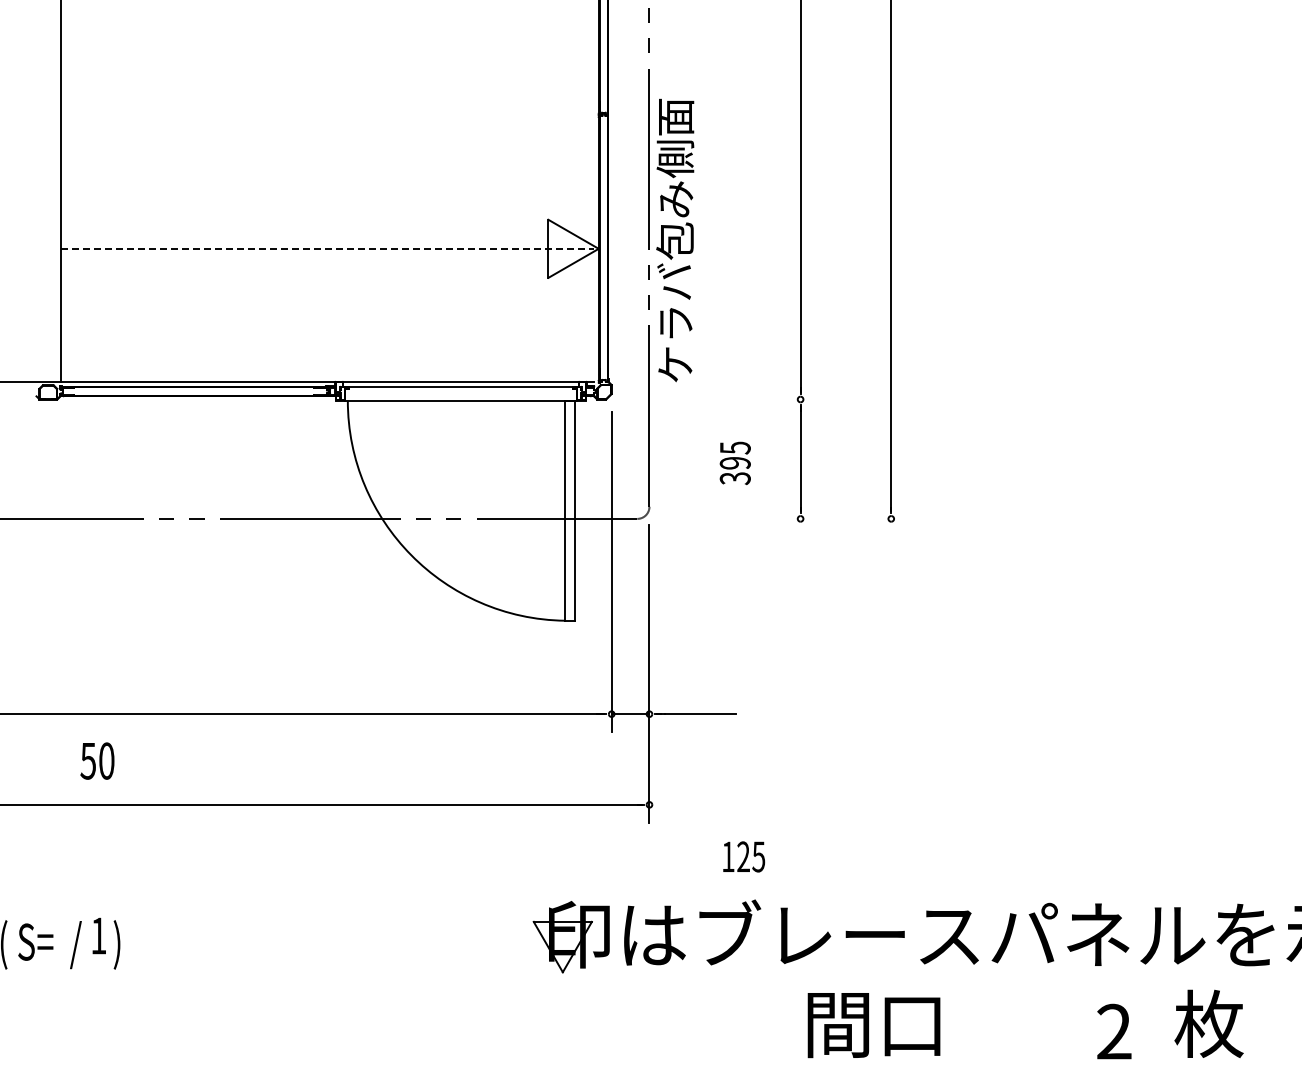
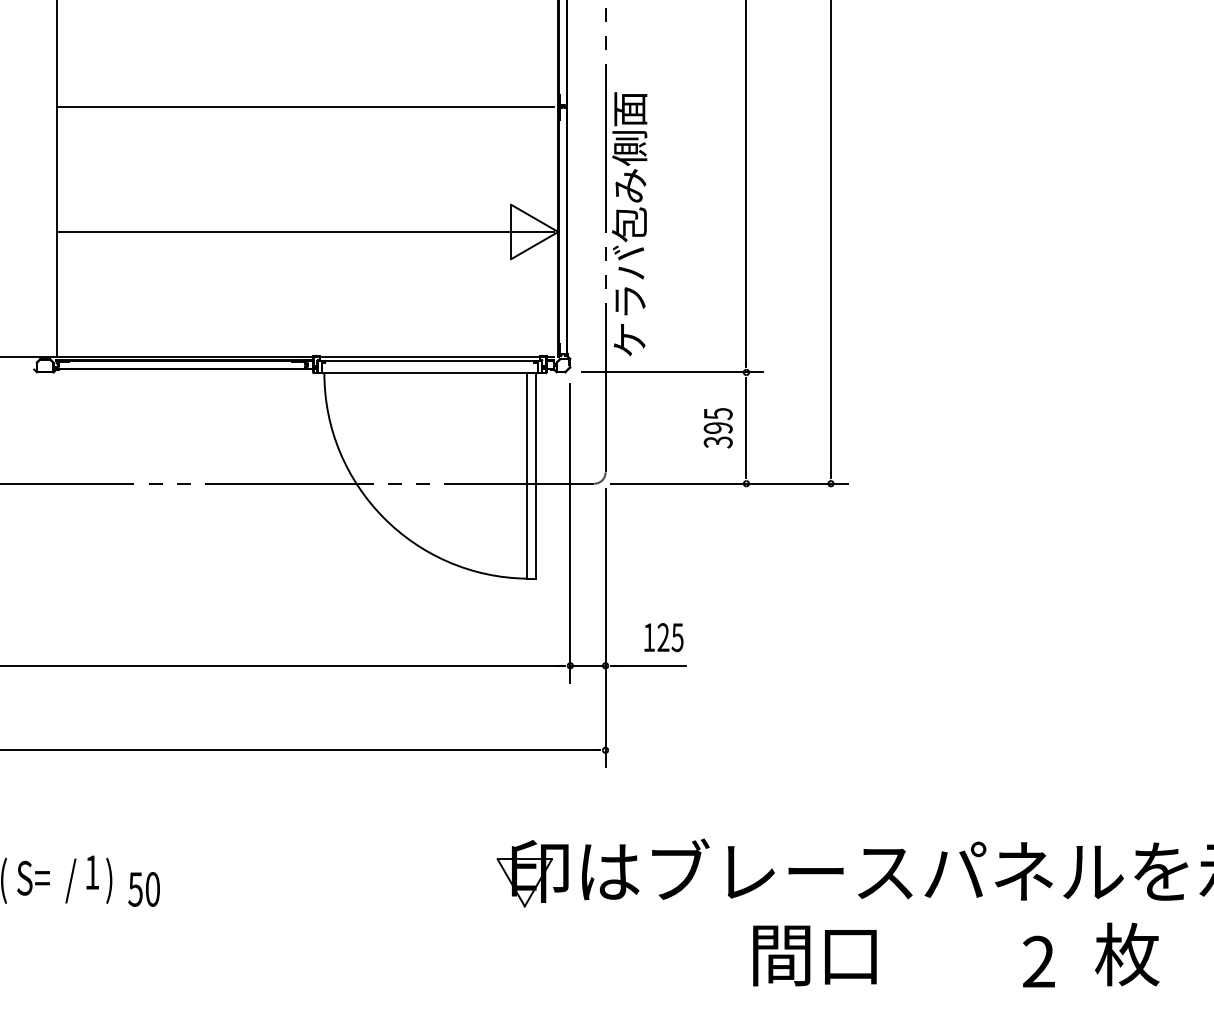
line: (326, 115) -> (304, 107), added
line: (327, 248) -> (305, 231), dashed -> solid
line: (721, 399) -> (672, 372), added
text: (734, 462) -> (717, 427), moved
line: (782, 518) -> (729, 483), added
text: (97, 760) -> (144, 888), moved
text: (744, 856) -> (664, 637), moved

